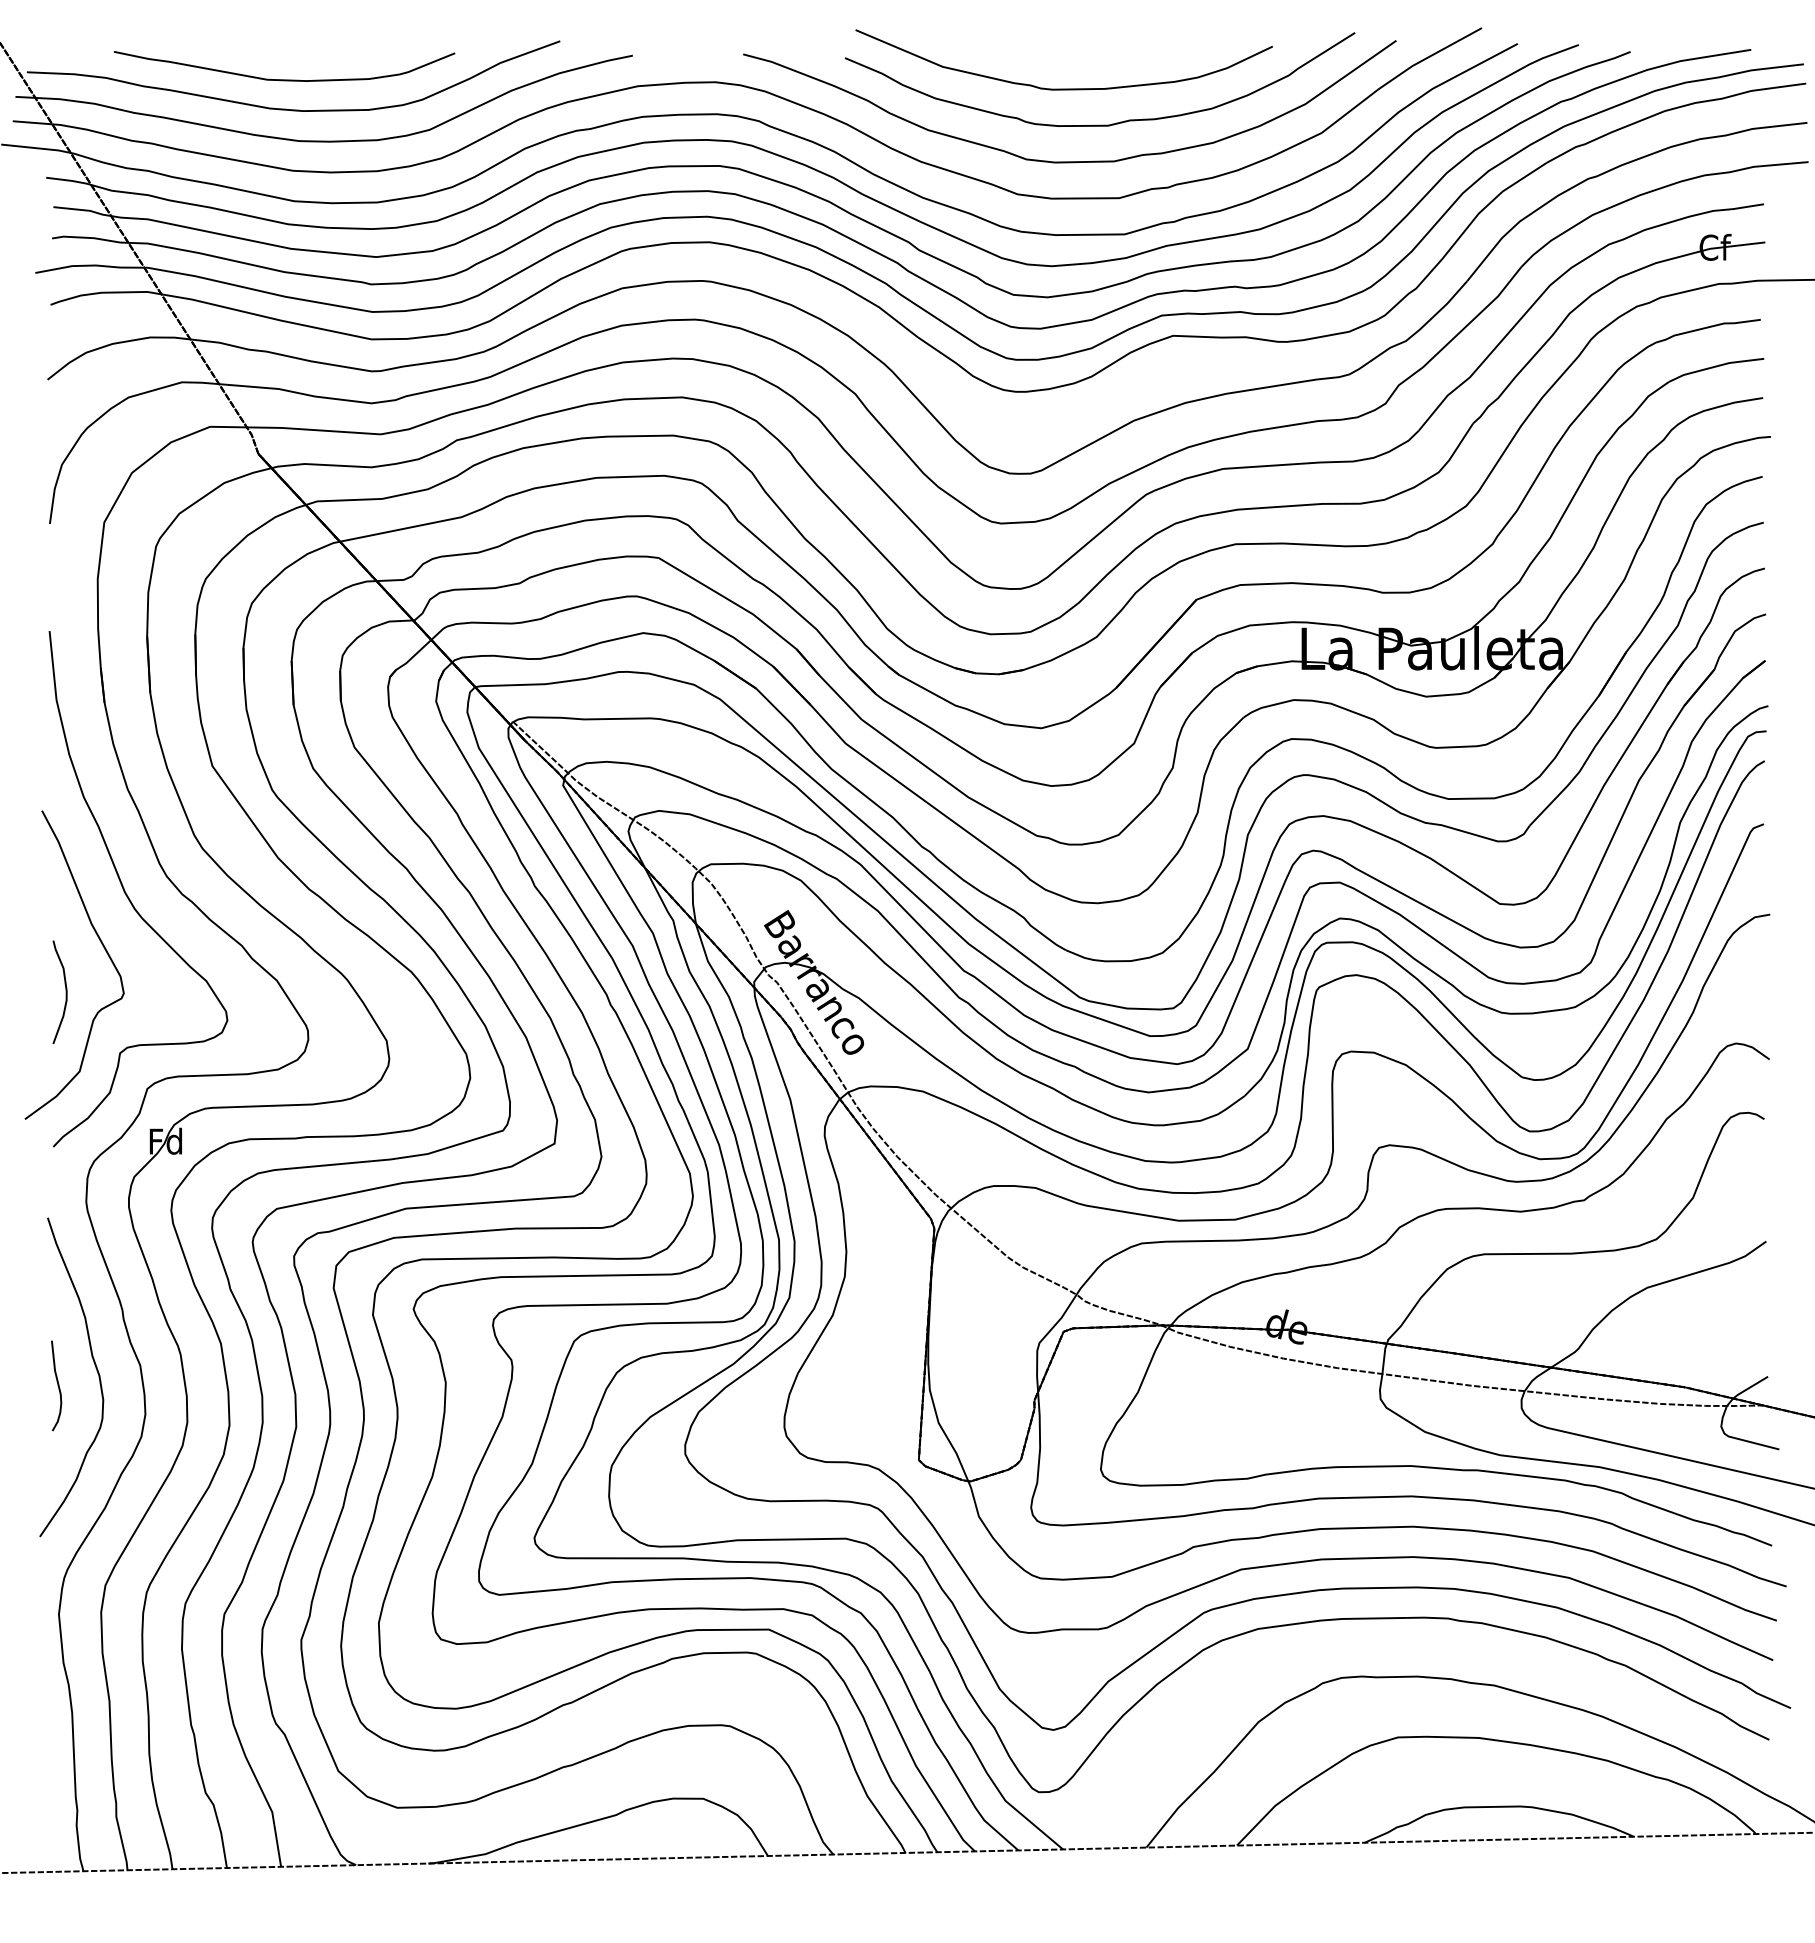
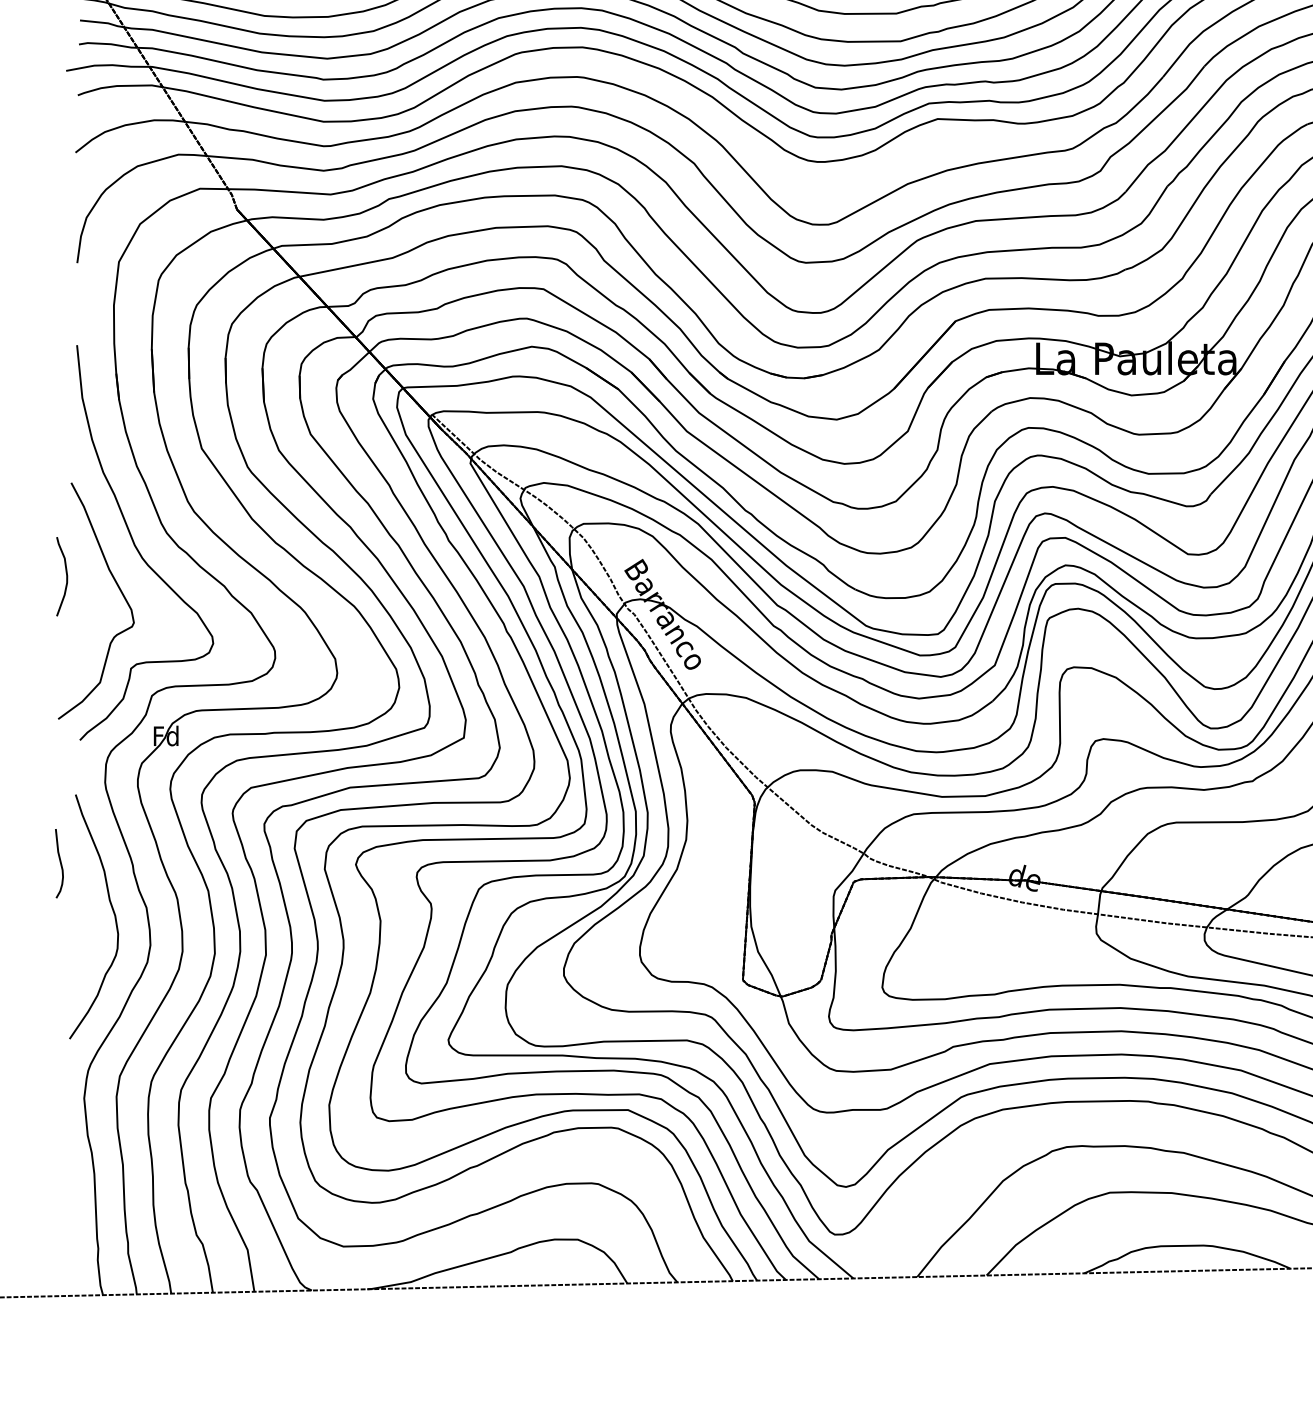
curve: (65, 991) -> (66, 576), moved
curve: (57, 1385) -> (60, 863), moved

